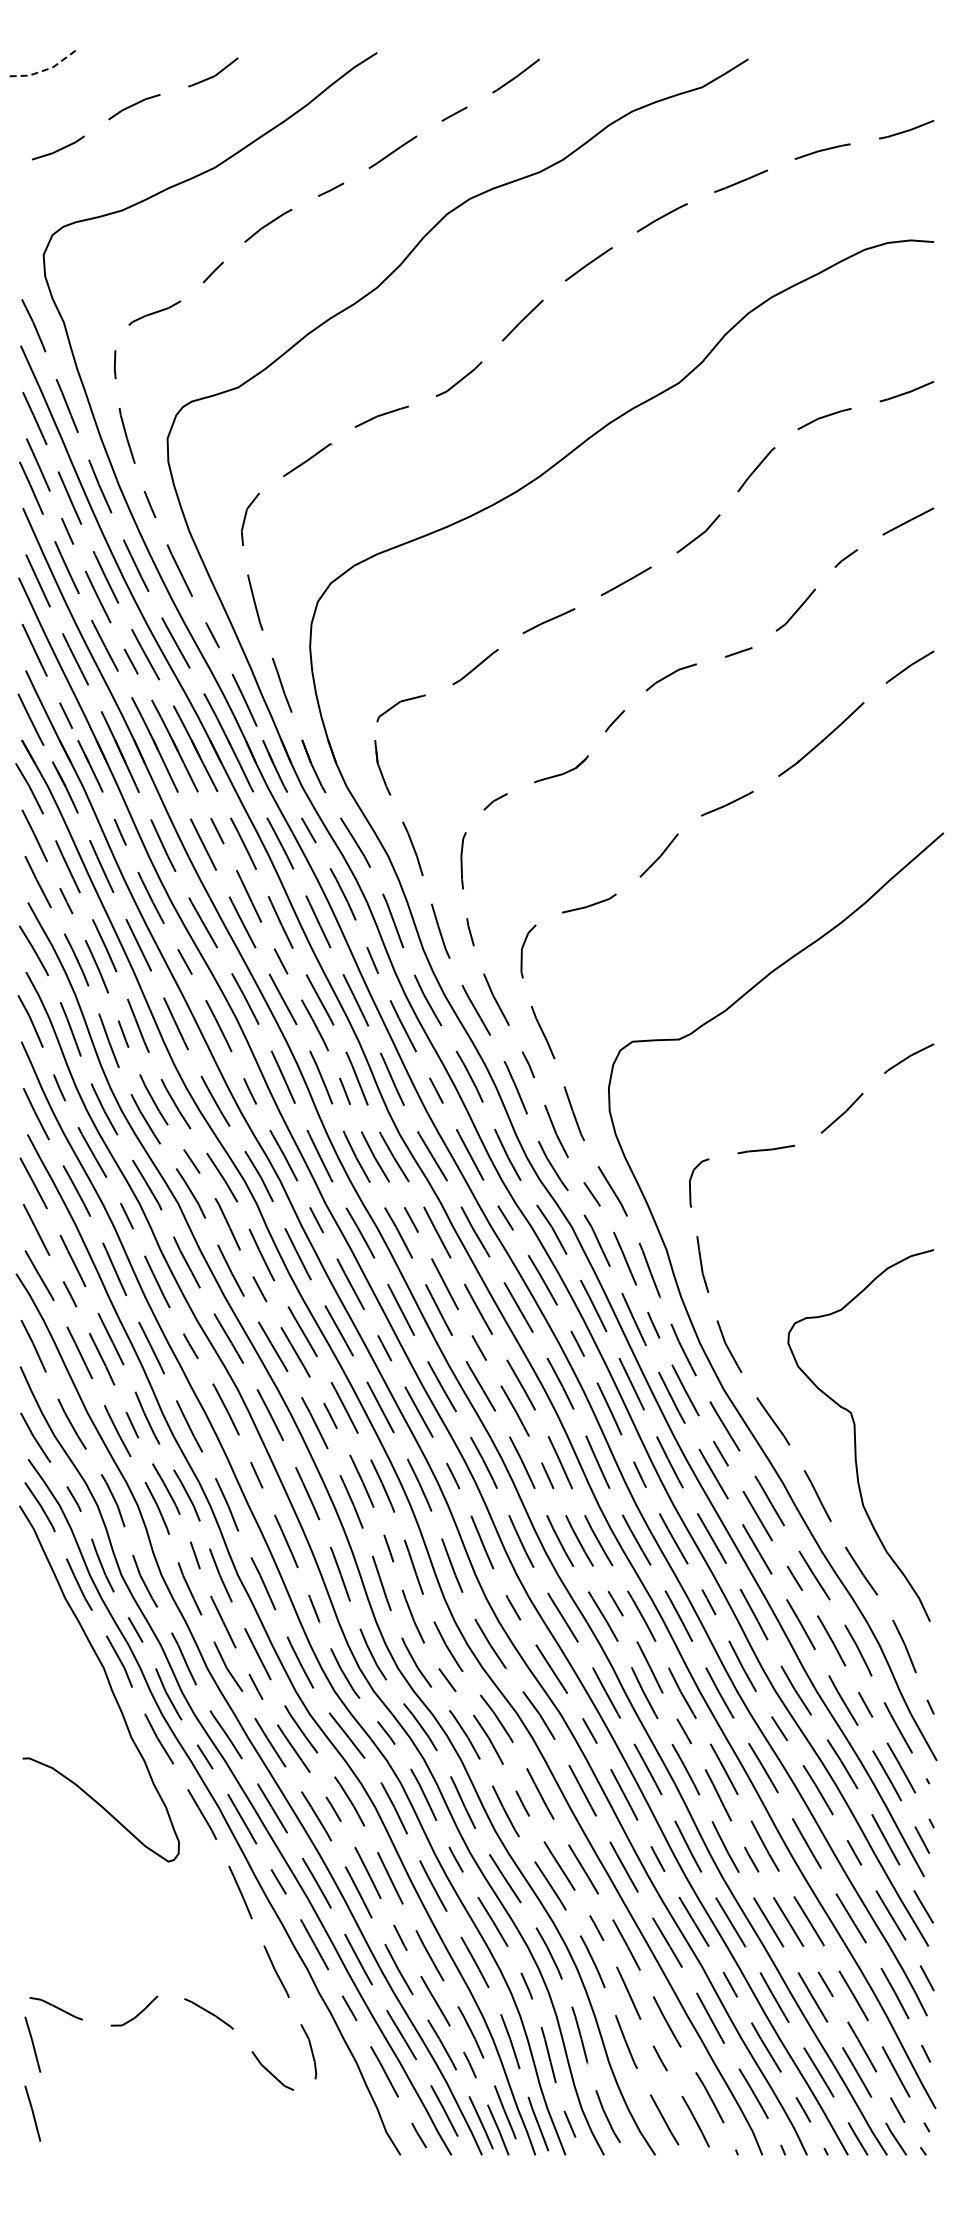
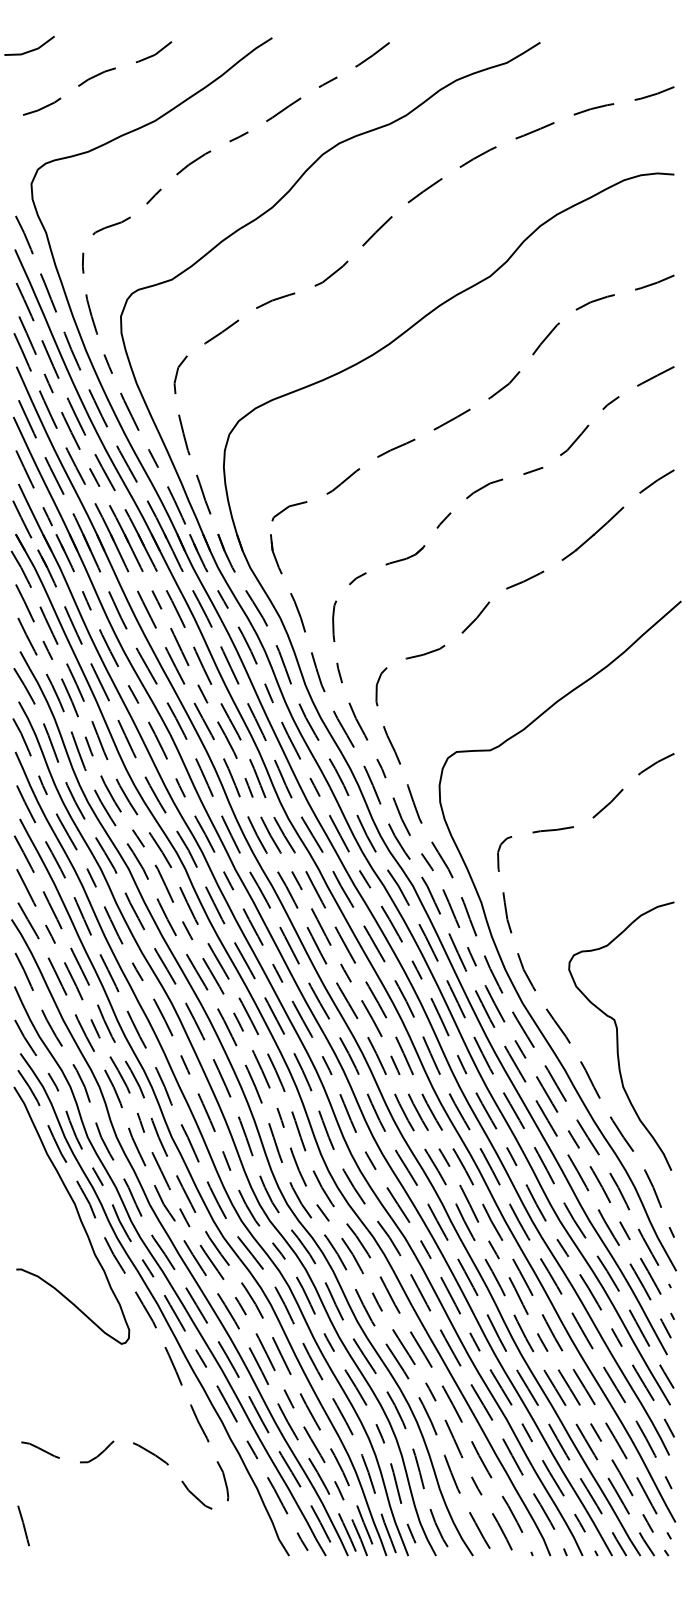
line: (43, 70) -> (31, 50), dashed -> solid
line: (32, 2044) -> (23, 1475), removed

